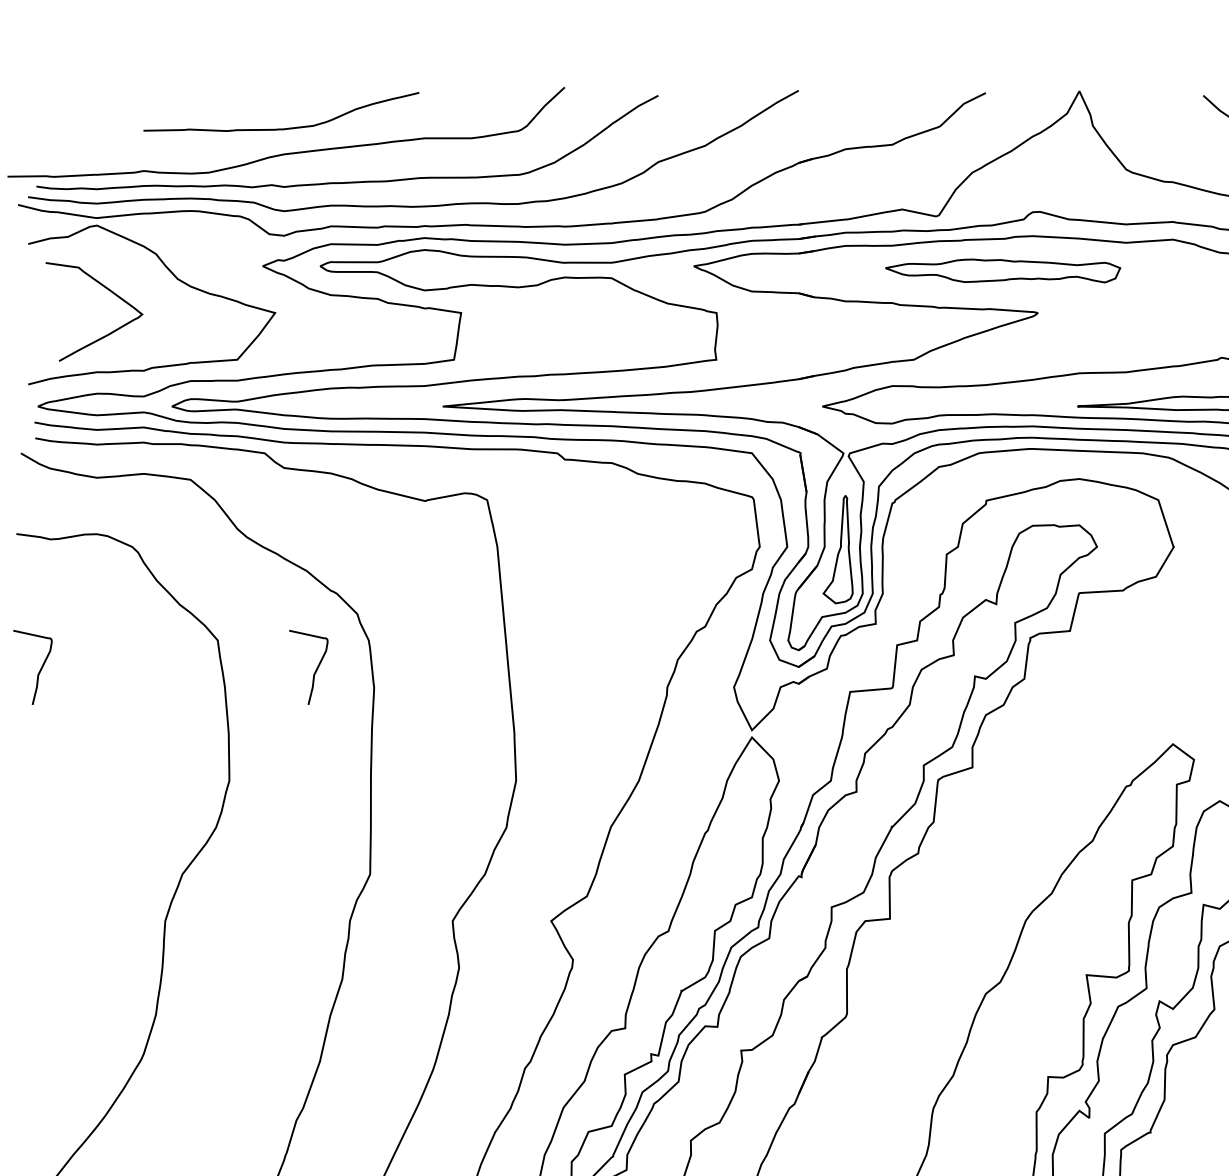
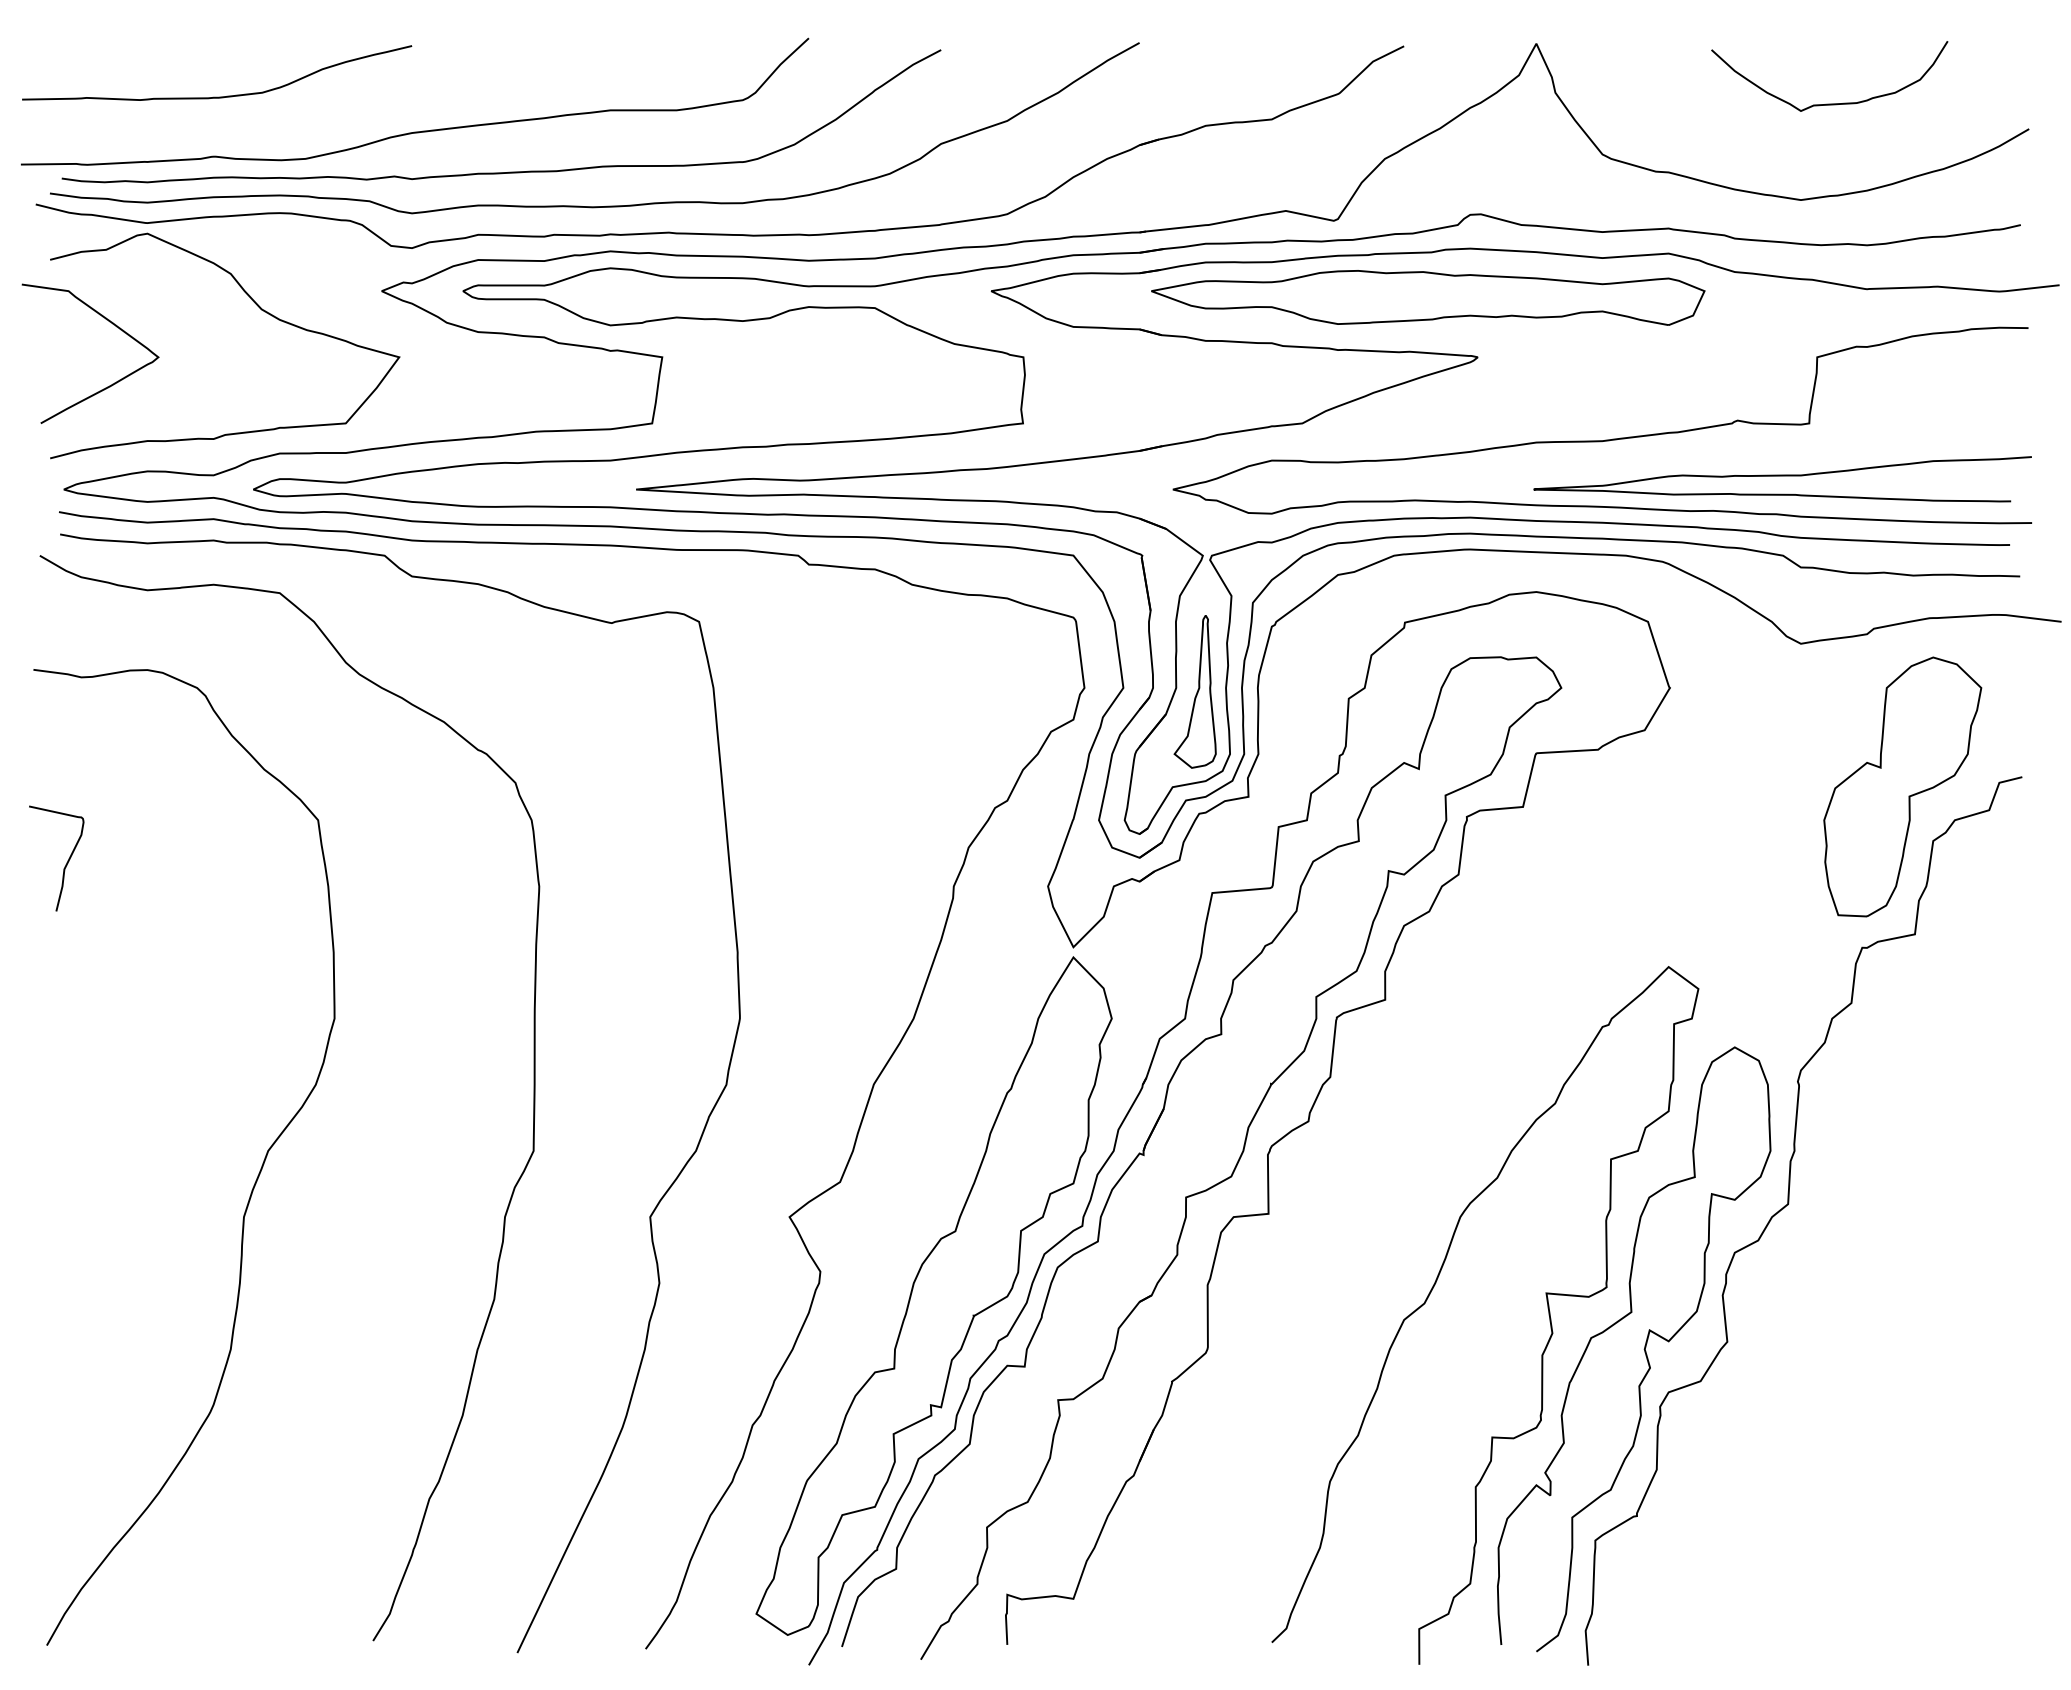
curve: (281, 128) -> (217, 96), moved
part: (1003, 270) -> (1428, 297), size x1.67
curve: (107, 289) -> (109, 322), moved
curve: (315, 670) -> (456, 862), removed

